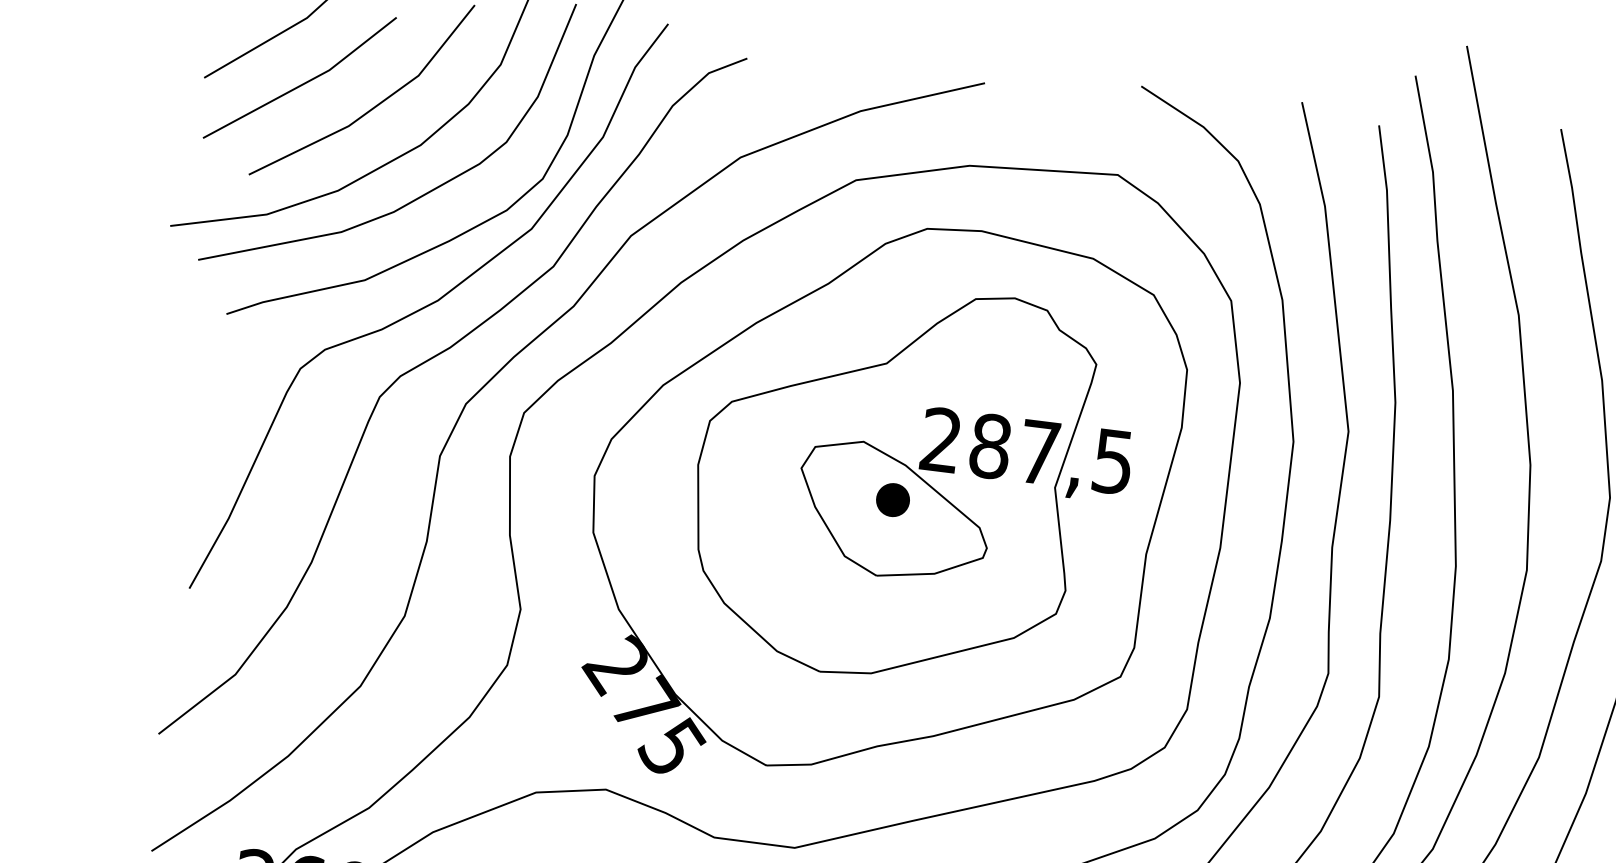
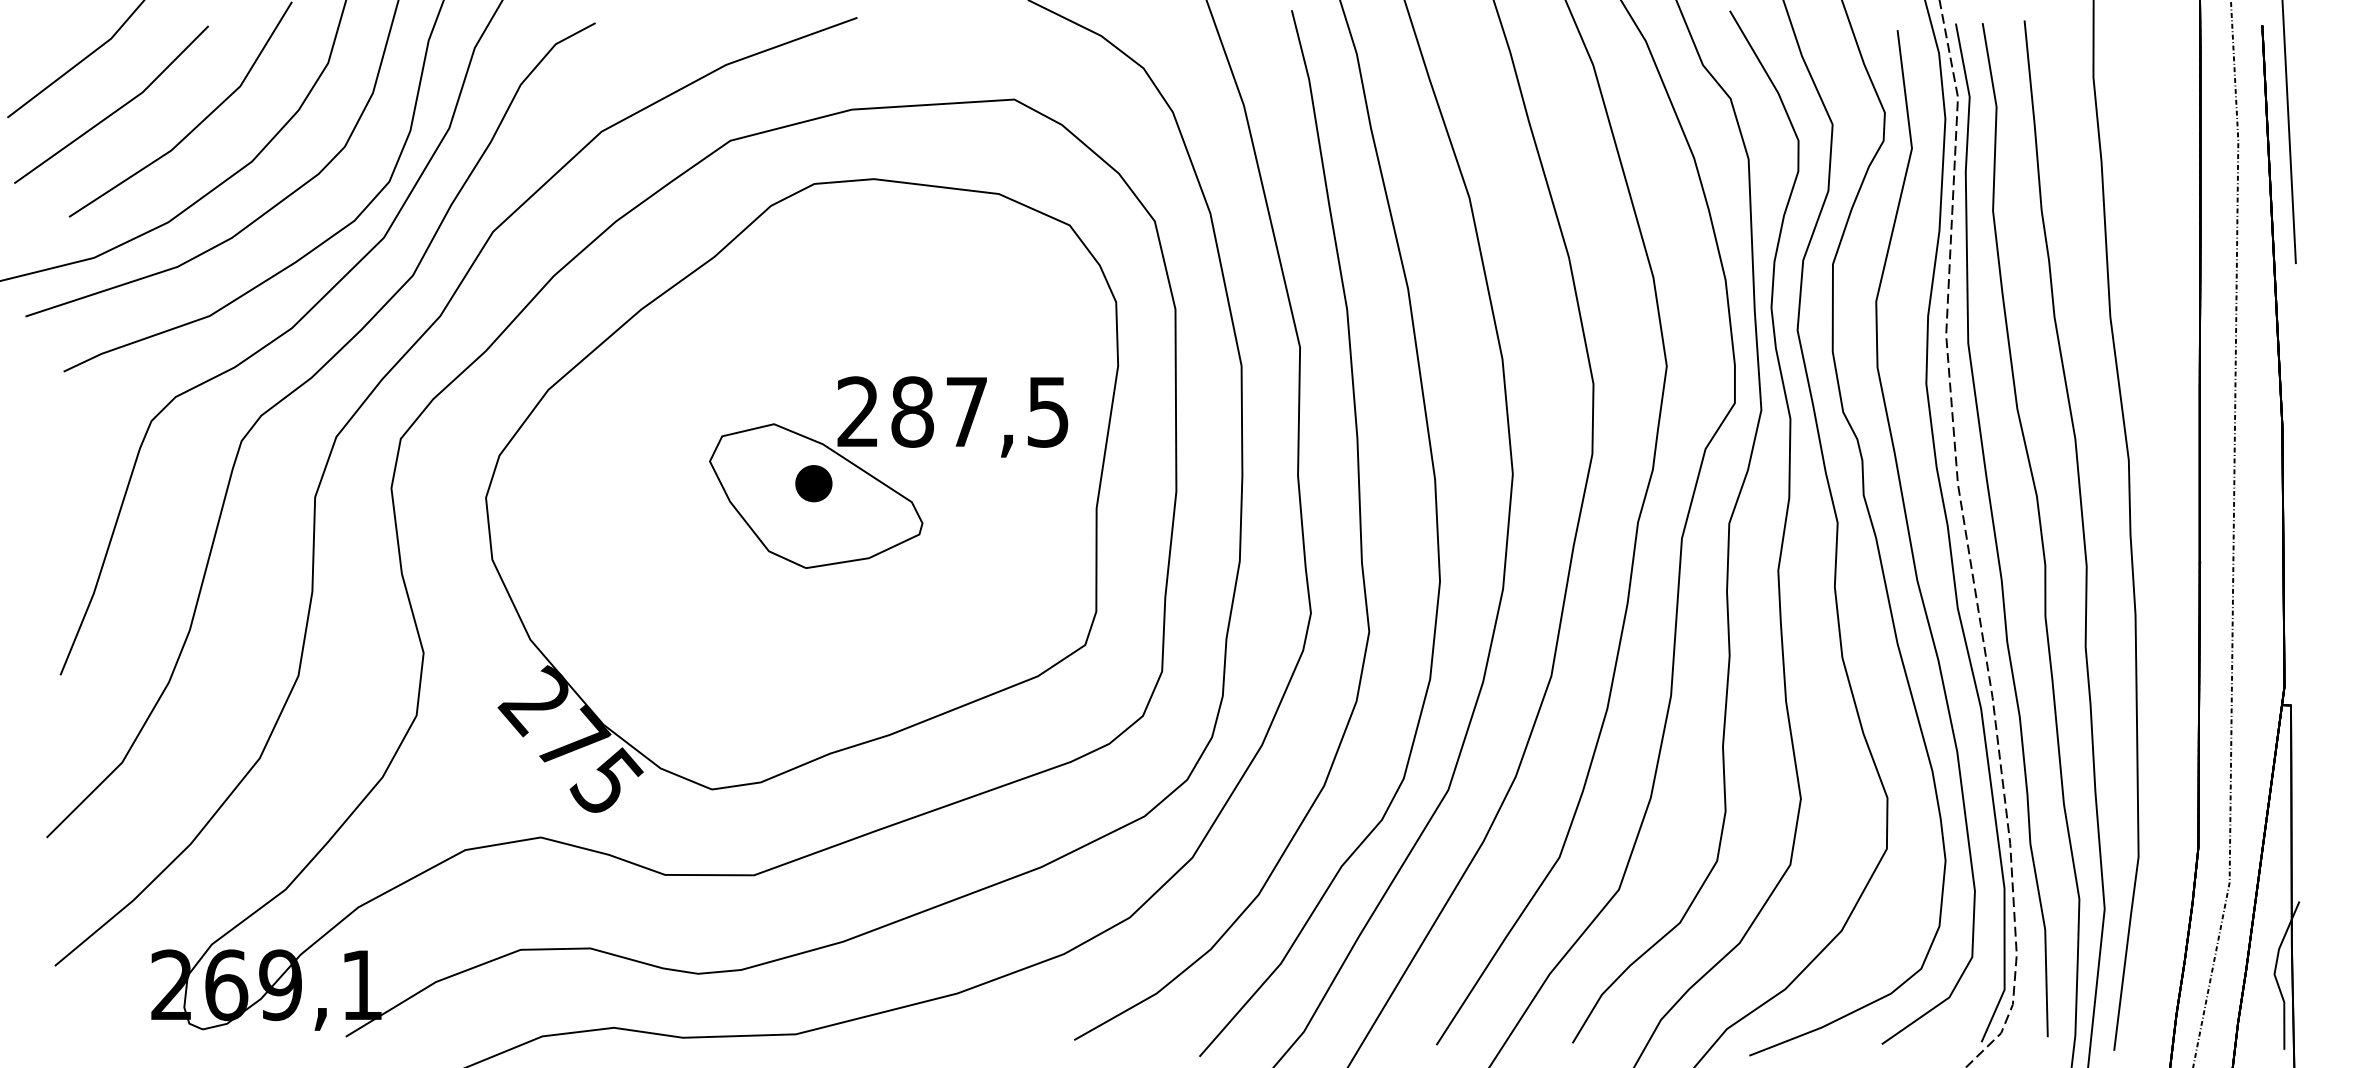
part: (888, 480) -> (806, 463), removed

